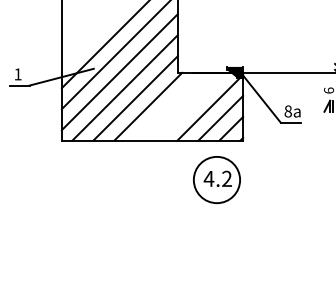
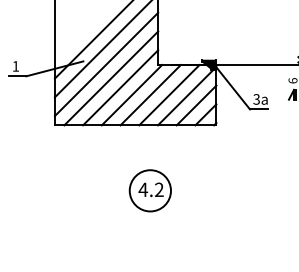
line: (169, 106) -> (150, 95), added
line: (190, 106) -> (169, 95), added
text: (287, 111) -> (256, 99), 8 -> 3
part: (216, 179) -> (149, 190), moved

